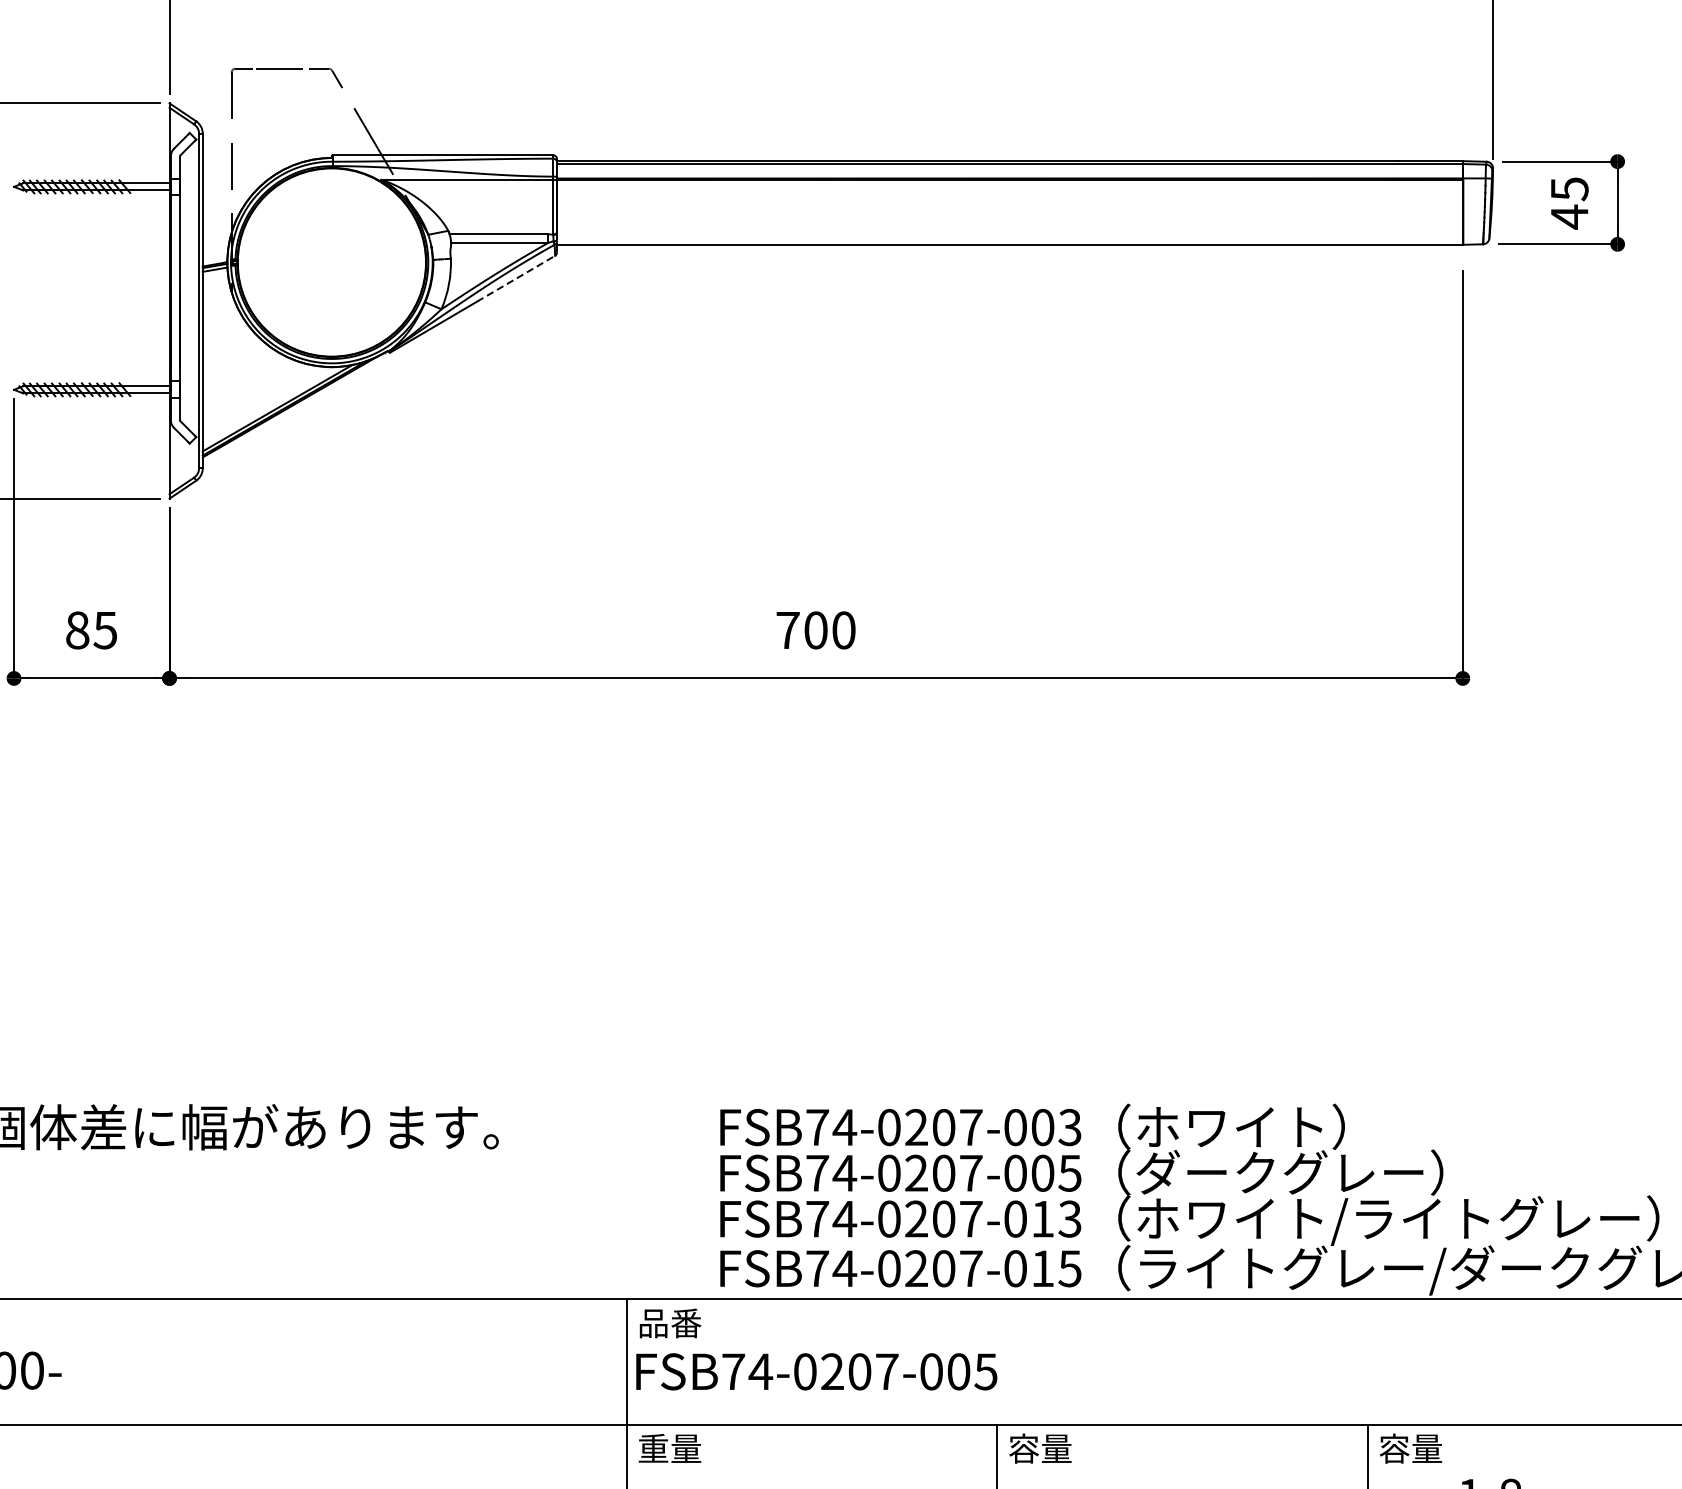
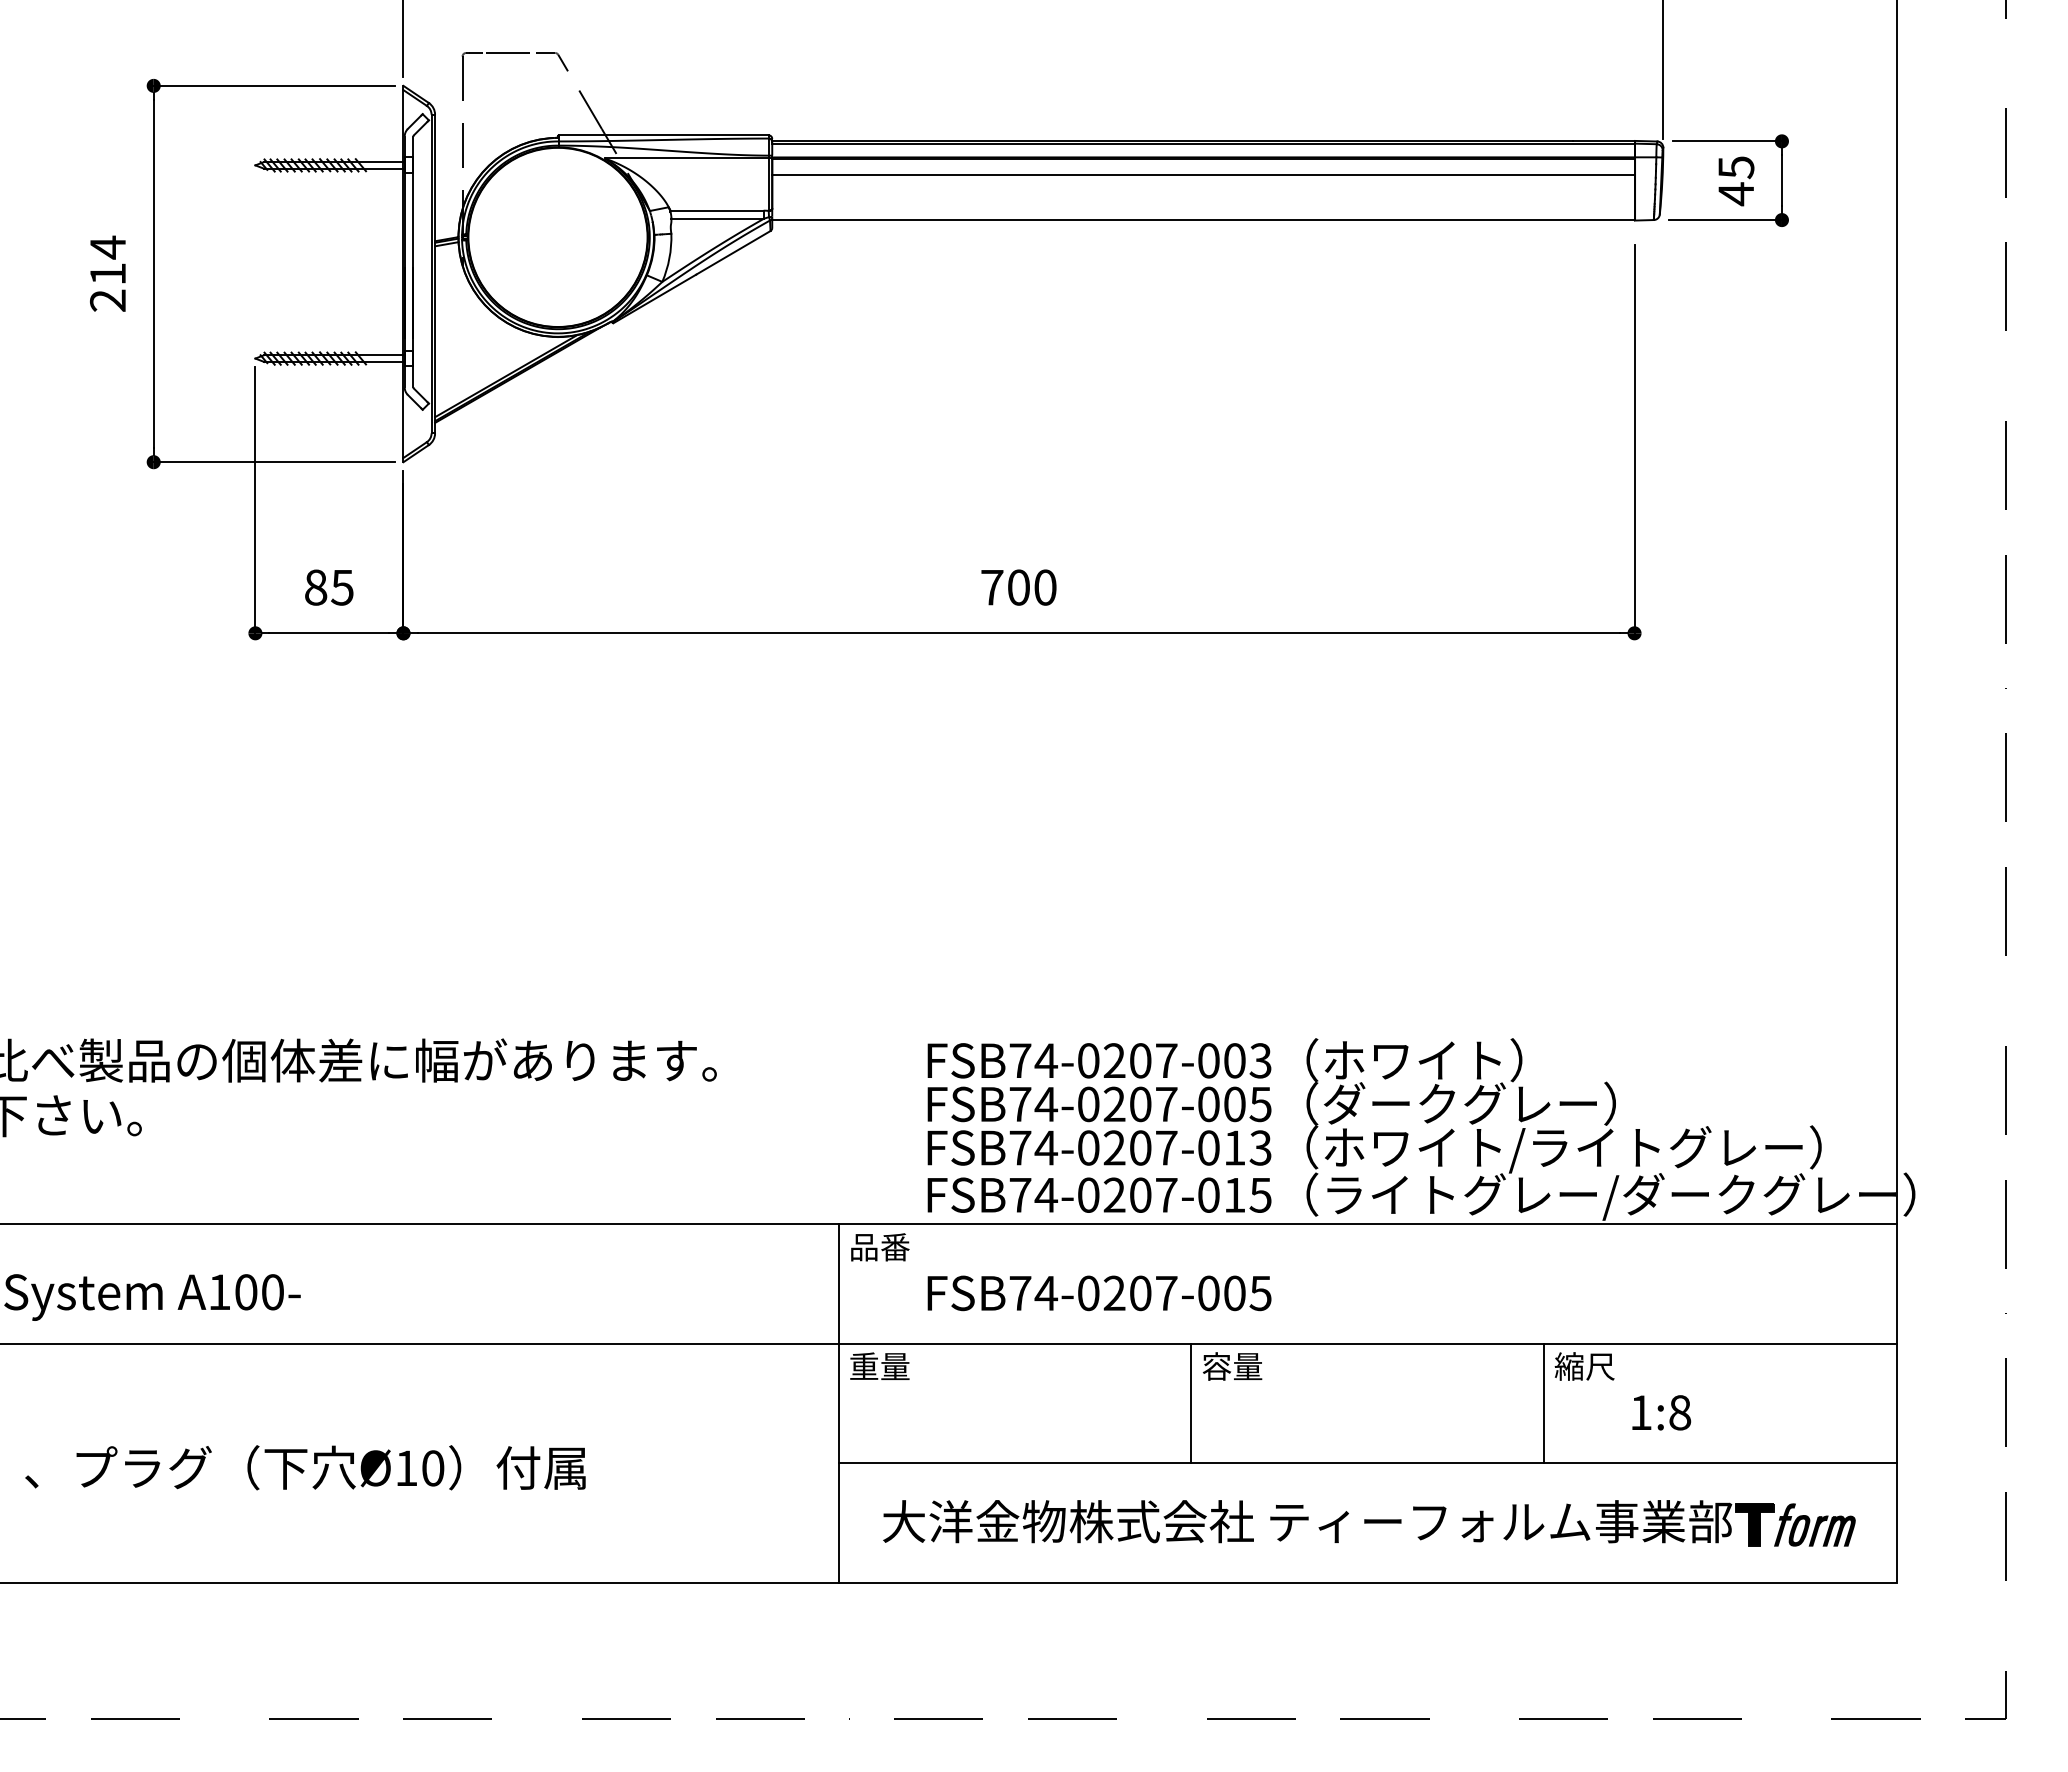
line: (1009, 197) -> (1203, 175), added
line: (516, 278) -> (733, 252), dashed -> solid
text: (816, 1371) -> (1099, 1293), moved
text: (1410, 1448) -> (1584, 1366), 容量 -> 縮尺

